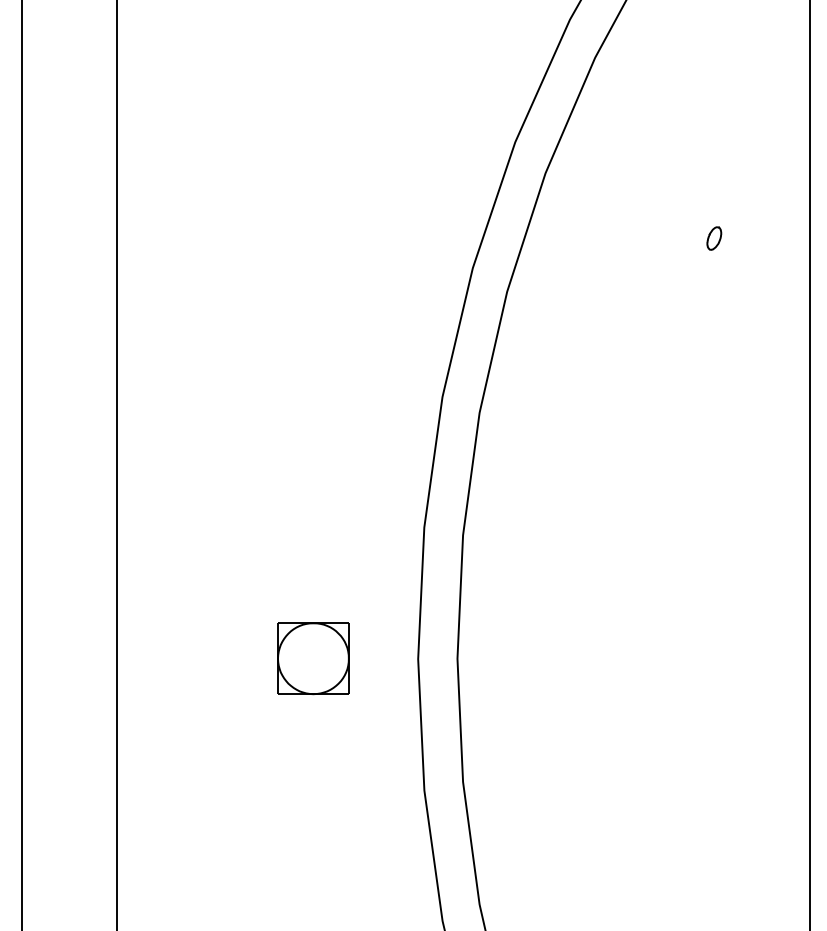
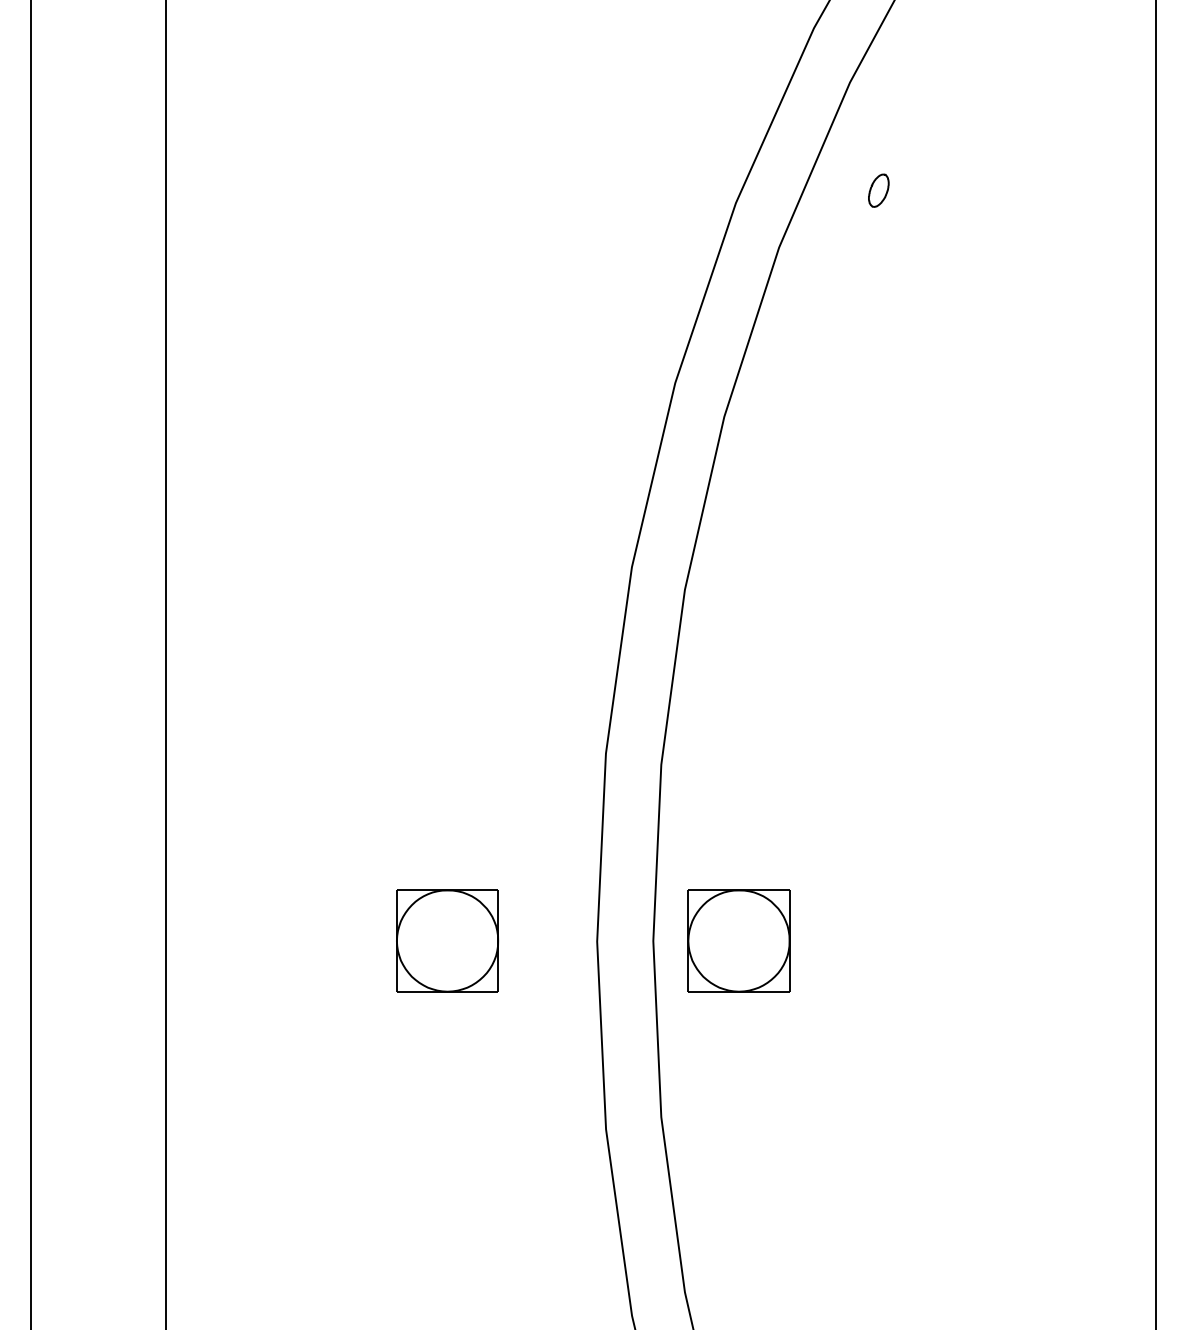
part: (714, 238) -> (879, 190), moved
part: (517, 658) -> (739, 940), added

